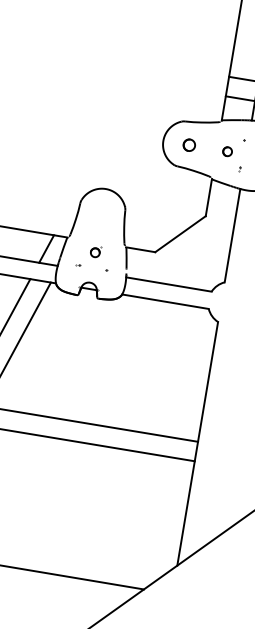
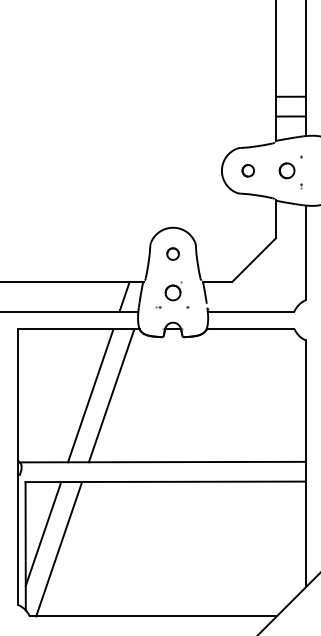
part: (227, 151) -> (286, 170), size x1.67
part: (100, 214) -> (172, 253), added
part: (95, 251) -> (173, 291), size x1.67

